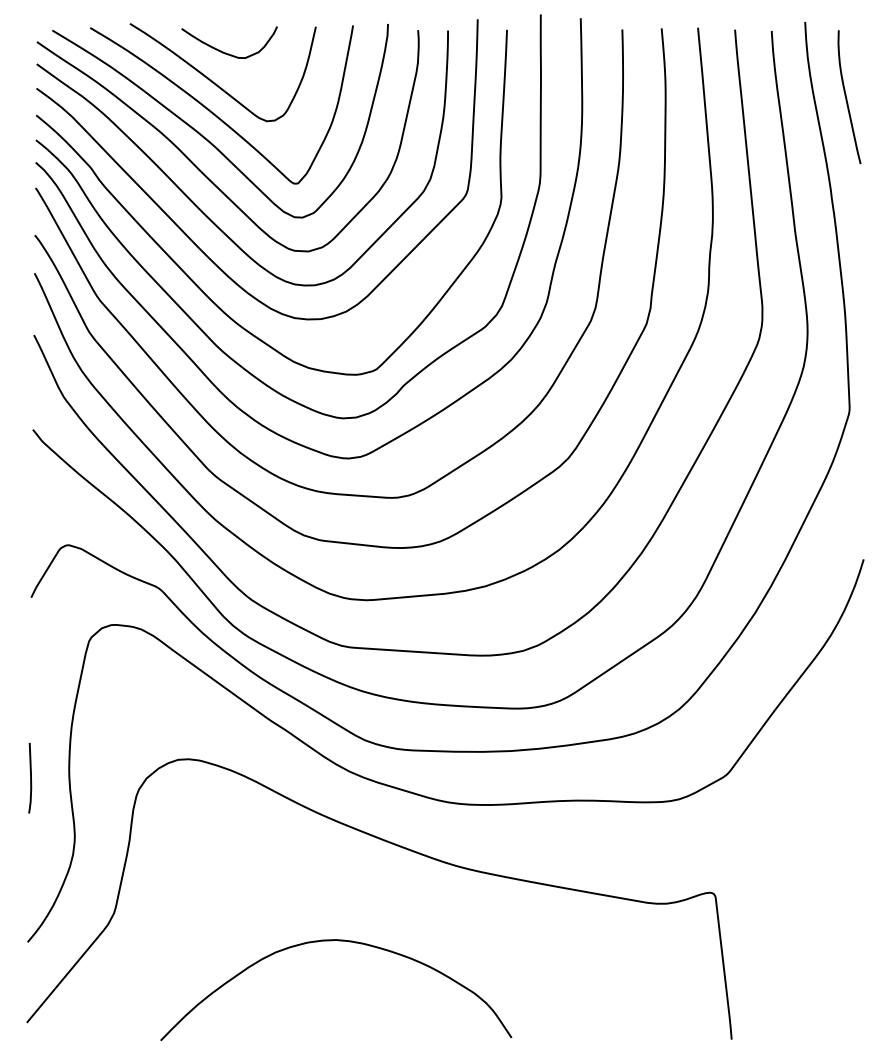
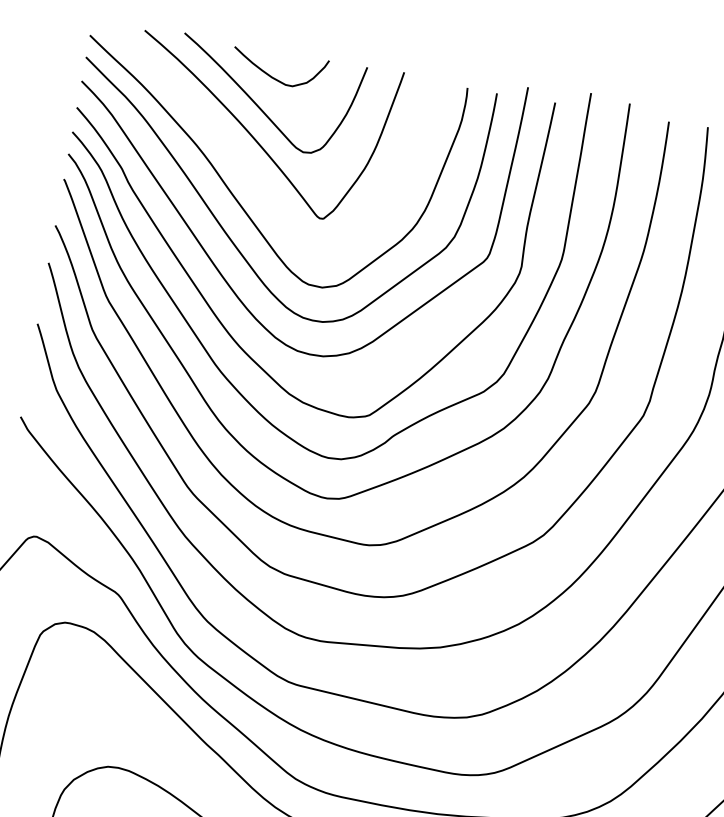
curve: (208, 139) -> (242, 160), removed

